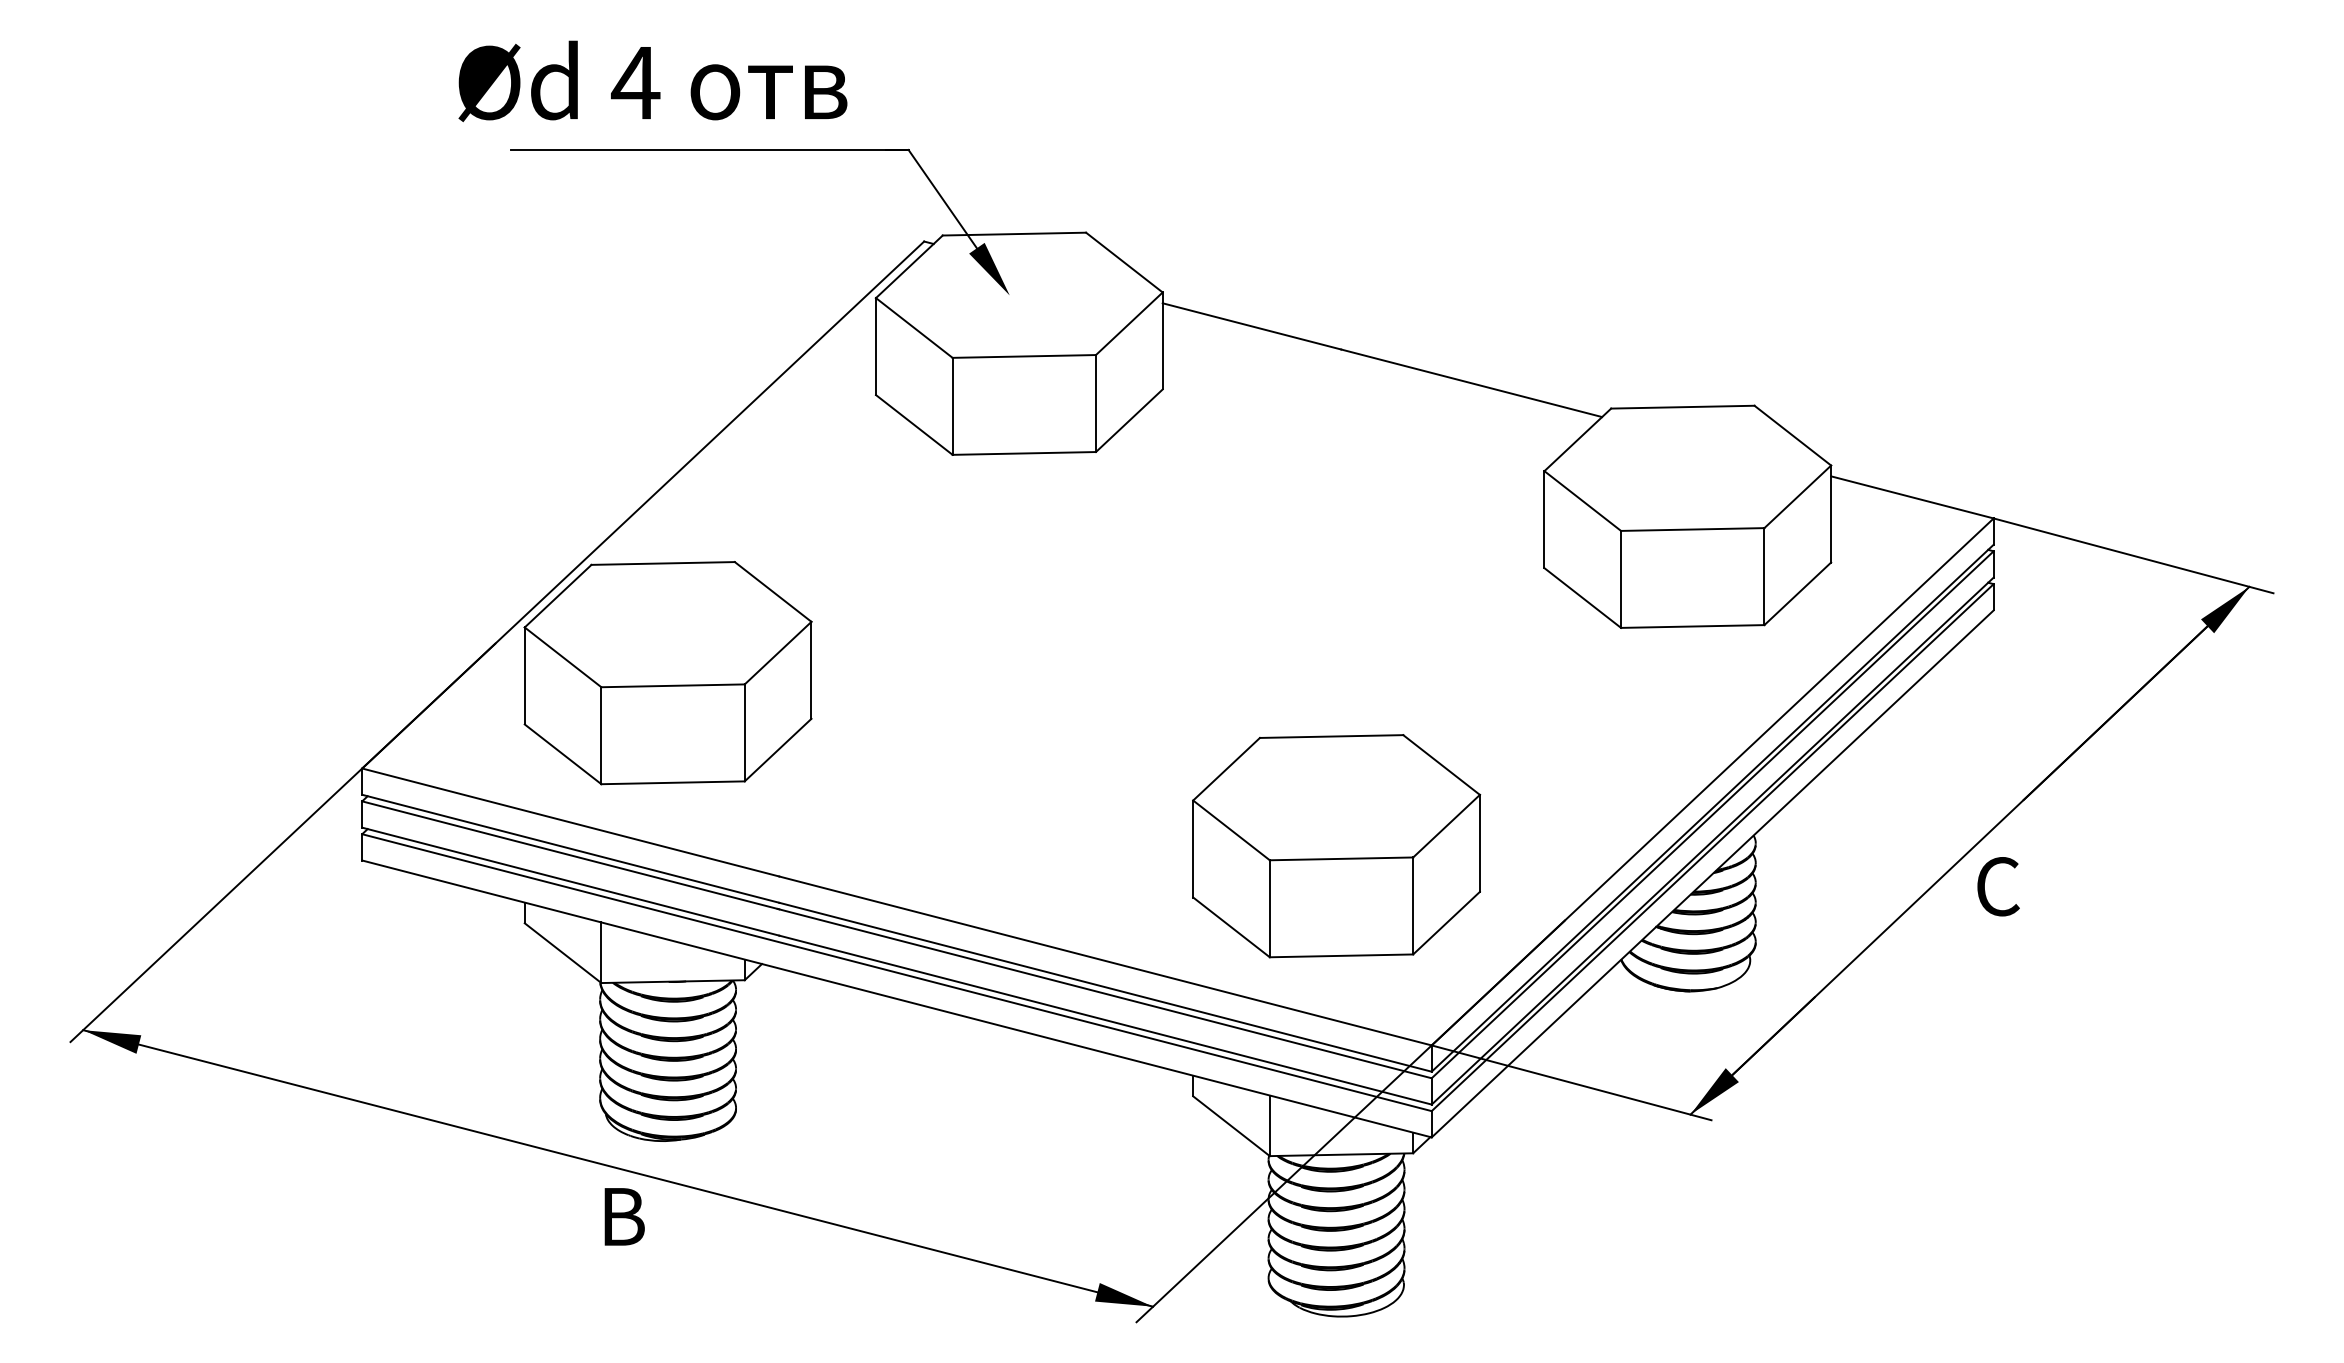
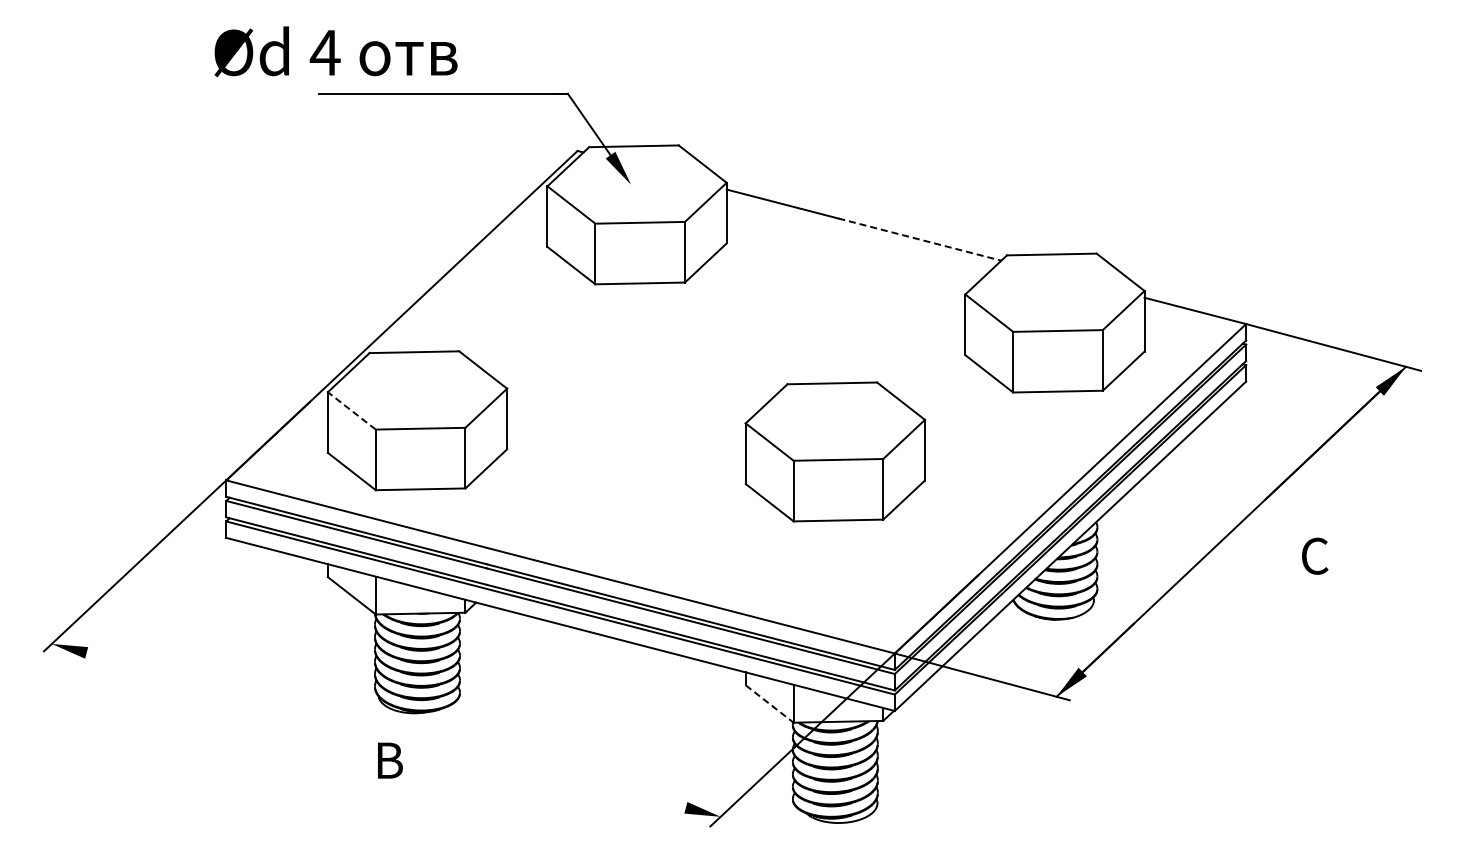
text: (652, 80) -> (335, 51), moved
line: (1472, 383) -> (920, 239), solid -> dashed
line: (562, 656) -> (351, 410), solid -> dashed
part: (1336, 845) -> (835, 451), moved
text: (1999, 885) -> (1315, 555), moved
line: (1232, 1127) -> (770, 704), solid -> dashed
line: (616, 1167) -> (385, 729), removed

